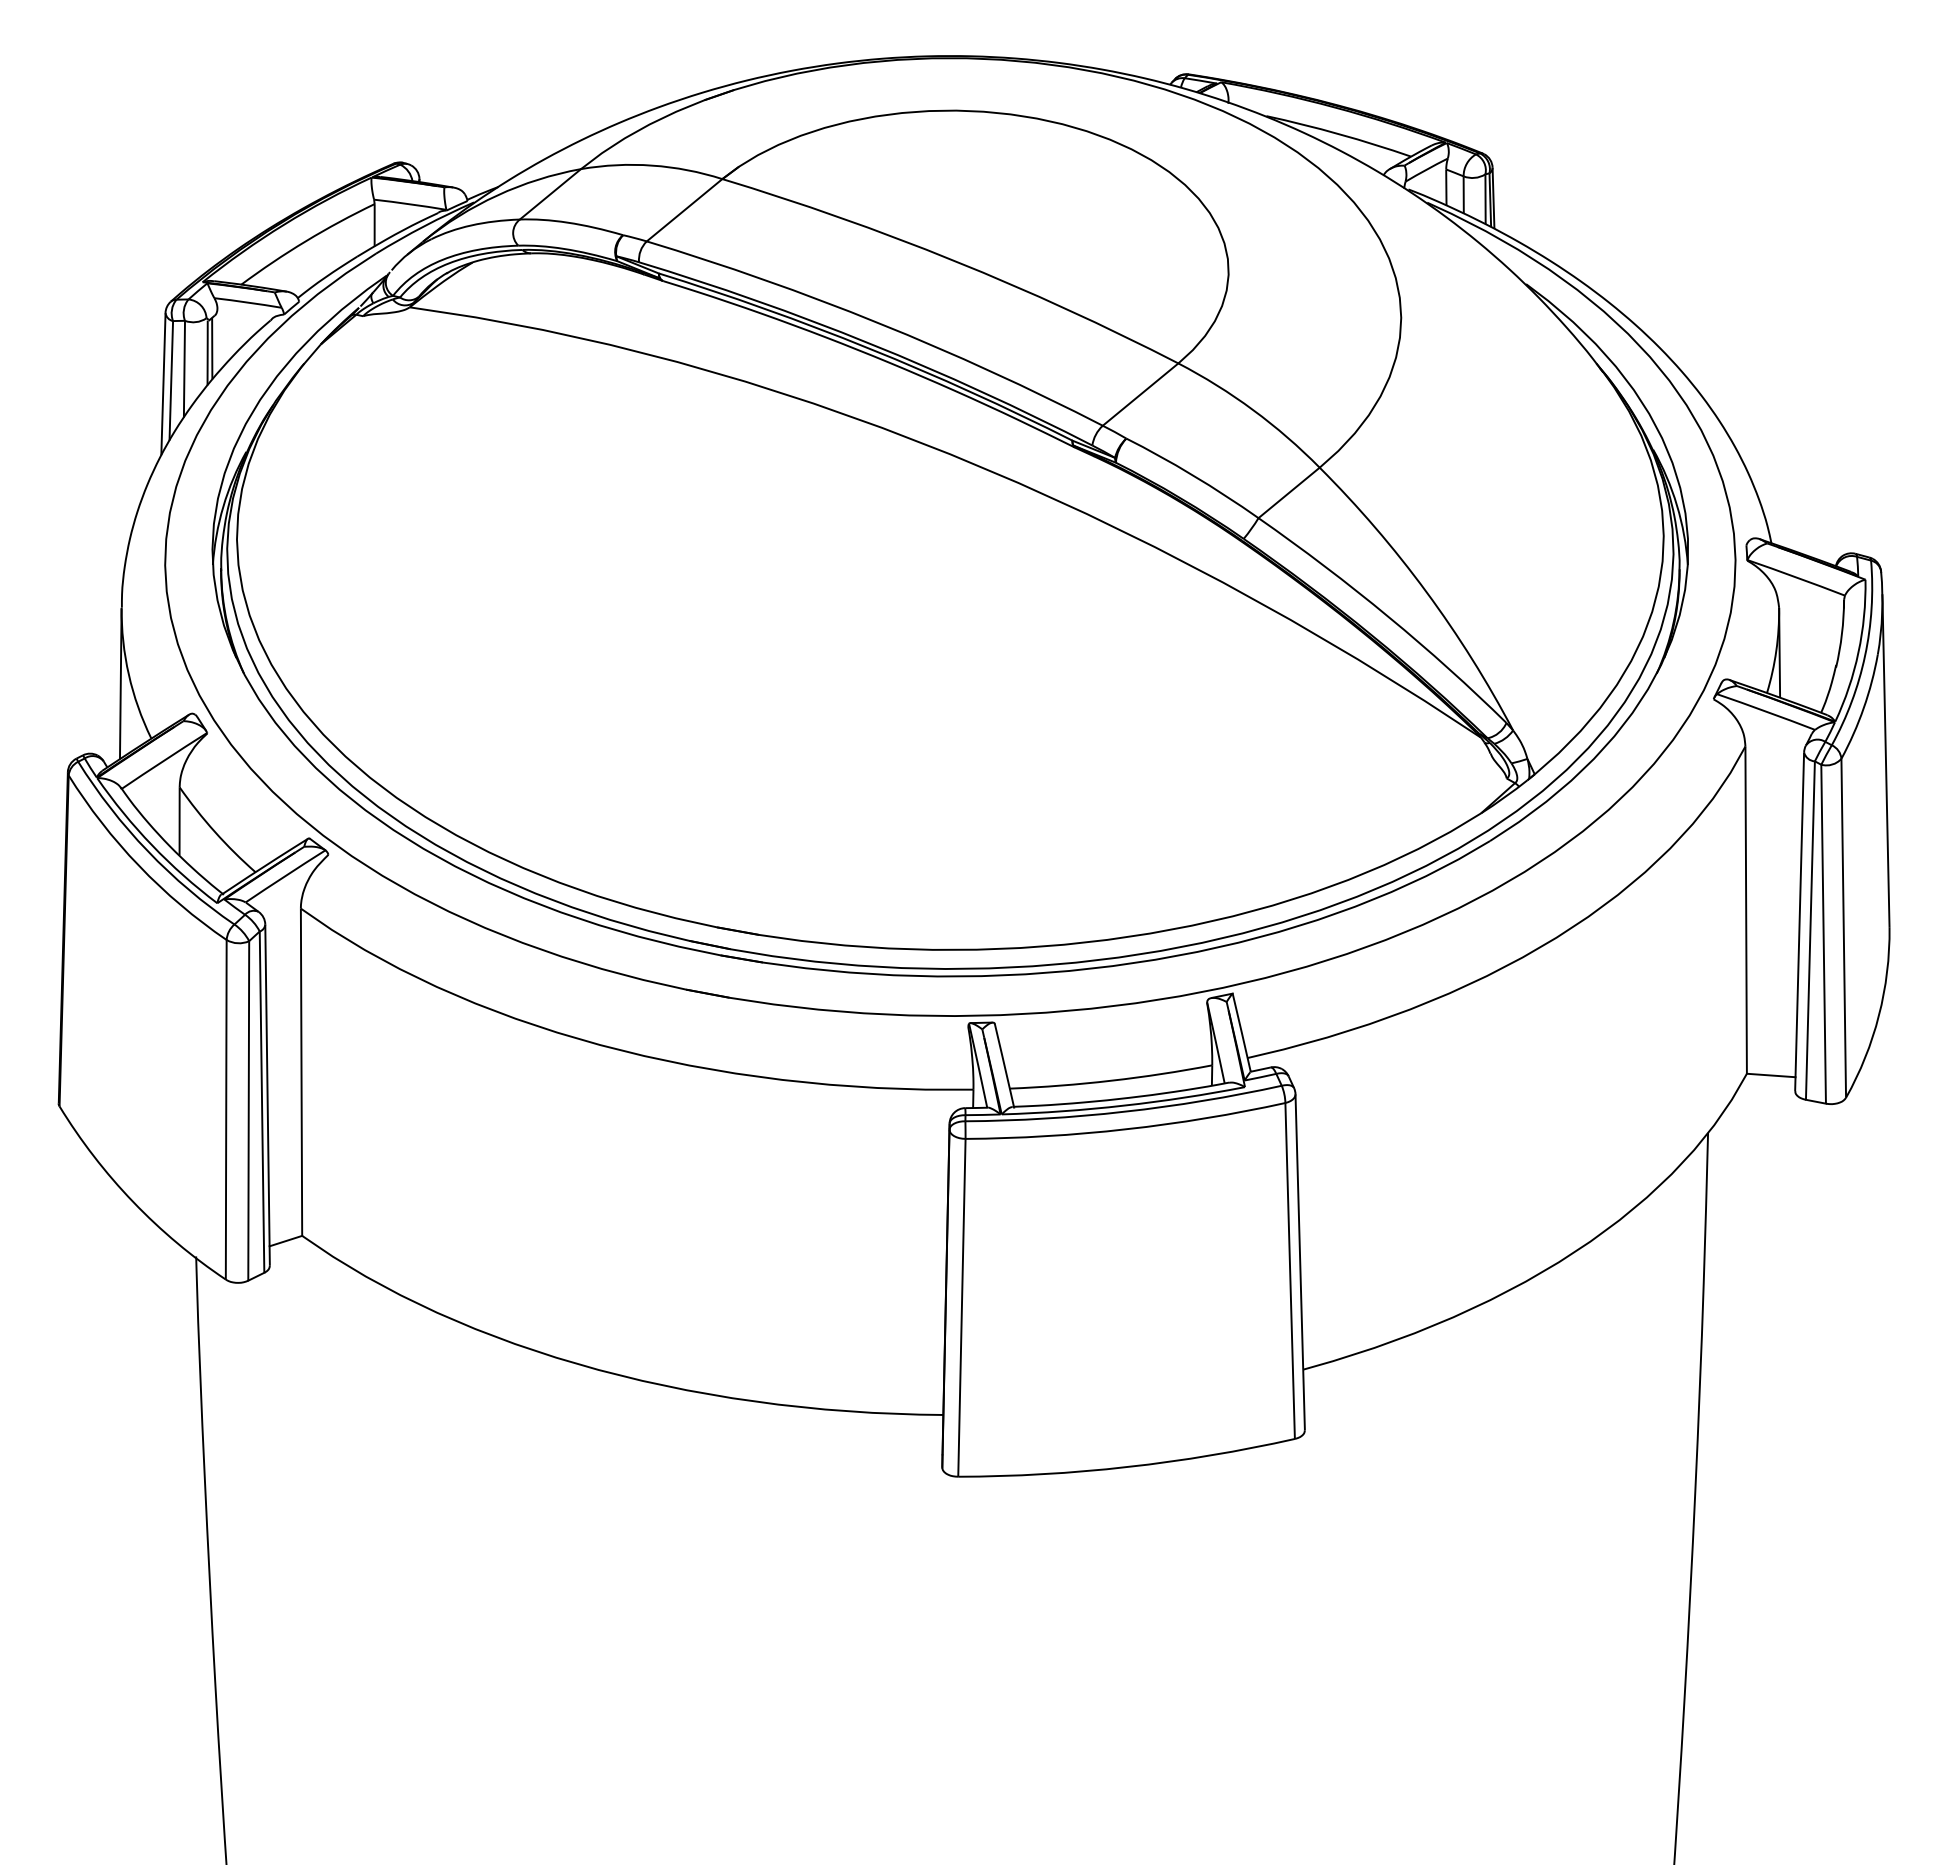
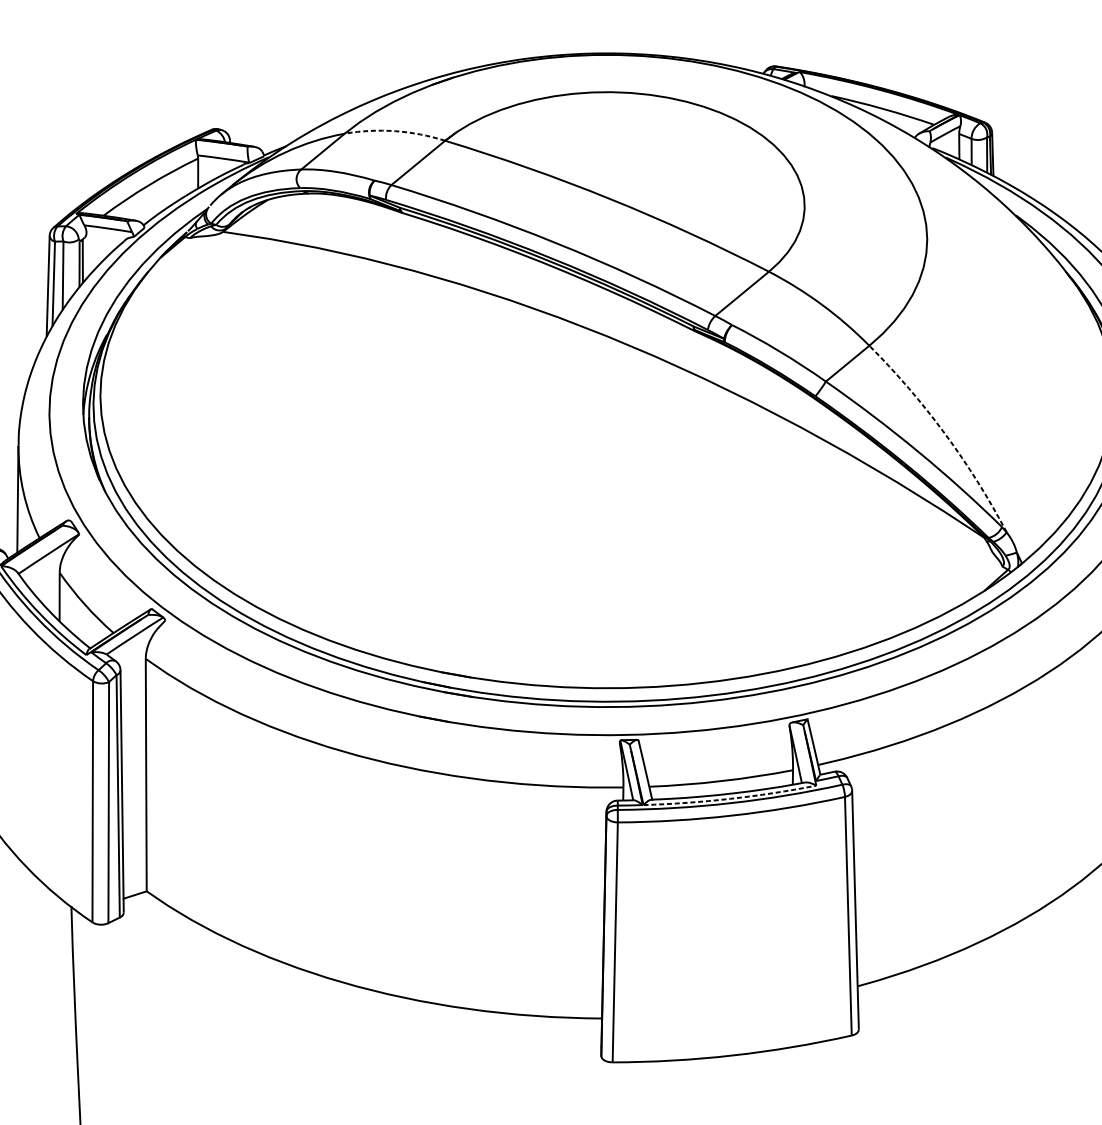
arc: (652, 165) -> (395, 131), solid -> dashed
arc: (1426, 591) -> (945, 433), solid -> dashed
arc: (1123, 1105) -> (730, 798), solid -> dashed

